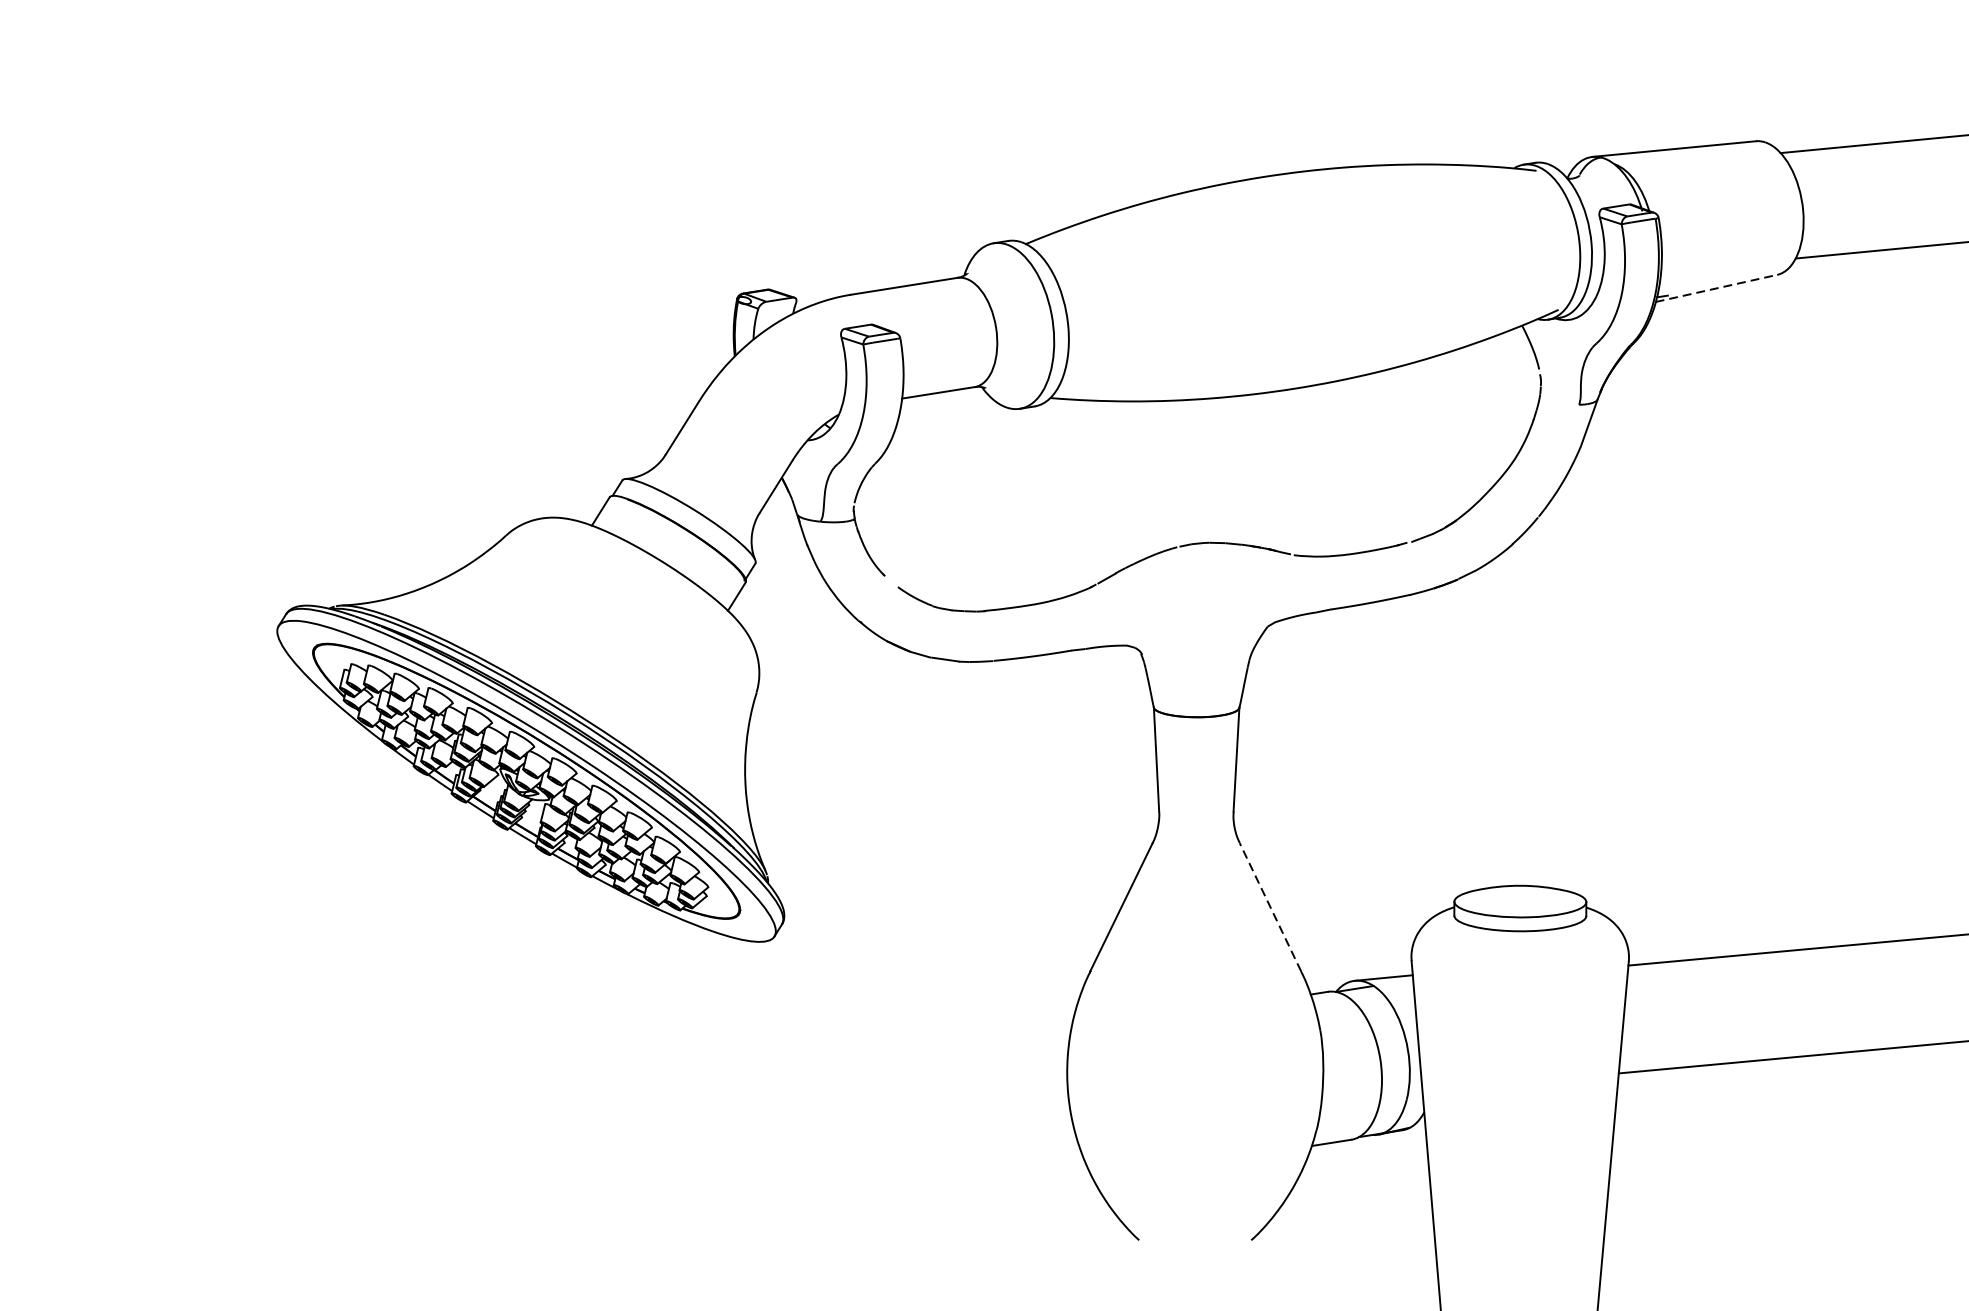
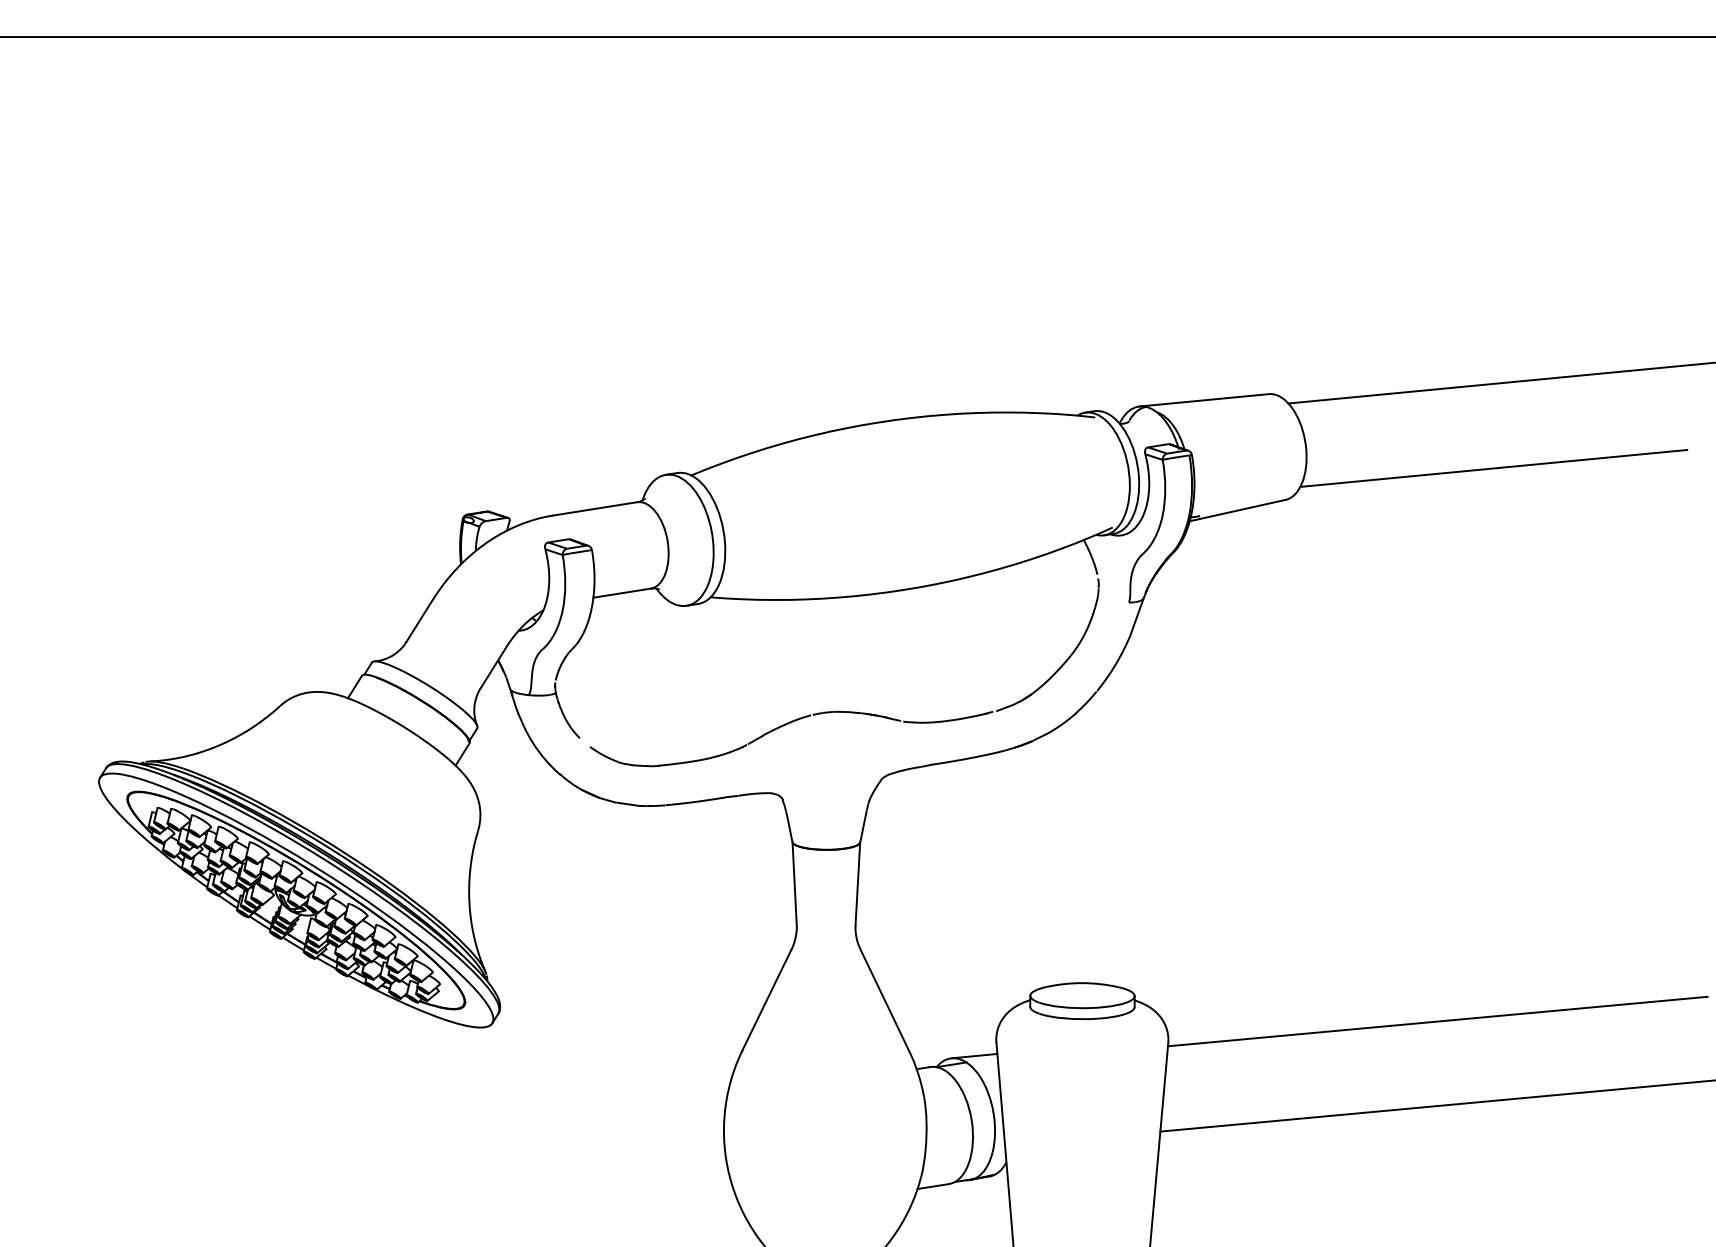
line: (1717, 288) -> (1238, 510), dashed -> solid
line: (1270, 906) -> (884, 999), dashed -> solid

